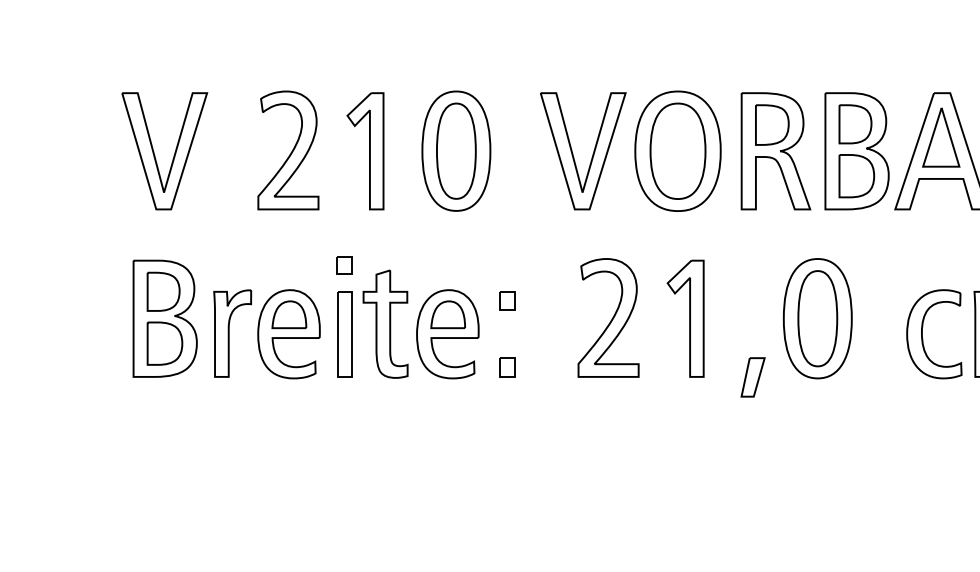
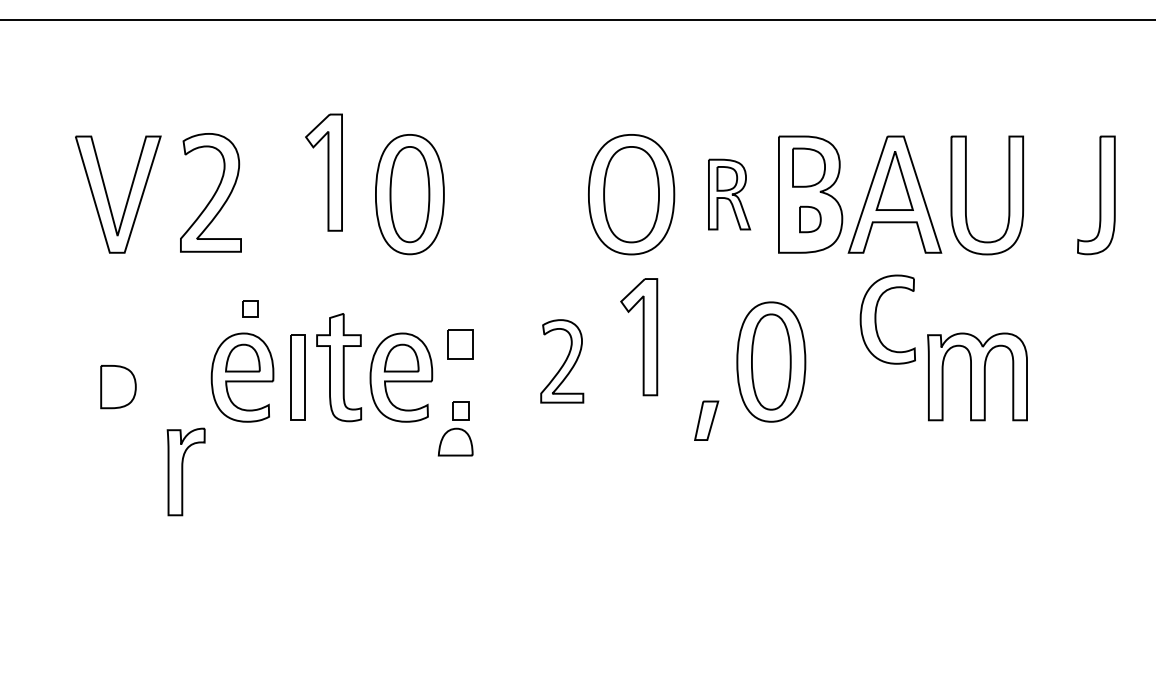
part: (287, 150) -> (210, 192), moved
part: (364, 151) -> (323, 172), moved
part: (775, 151) -> (729, 194), size x0.6
part: (573, 155) -> (527, 198), removed
part: (856, 176) -> (810, 219), size x0.6
part: (344, 265) -> (250, 308), moved
part: (506, 301) -> (460, 344), size x1.6
part: (608, 318) -> (562, 361), size x0.7
part: (164, 319) -> (118, 362), removed
part: (685, 319) -> (639, 337), moved
part: (231, 333) -> (185, 471), moved
part: (922, 334) -> (876, 319), moved
part: (501, 398) -> (455, 441), added

